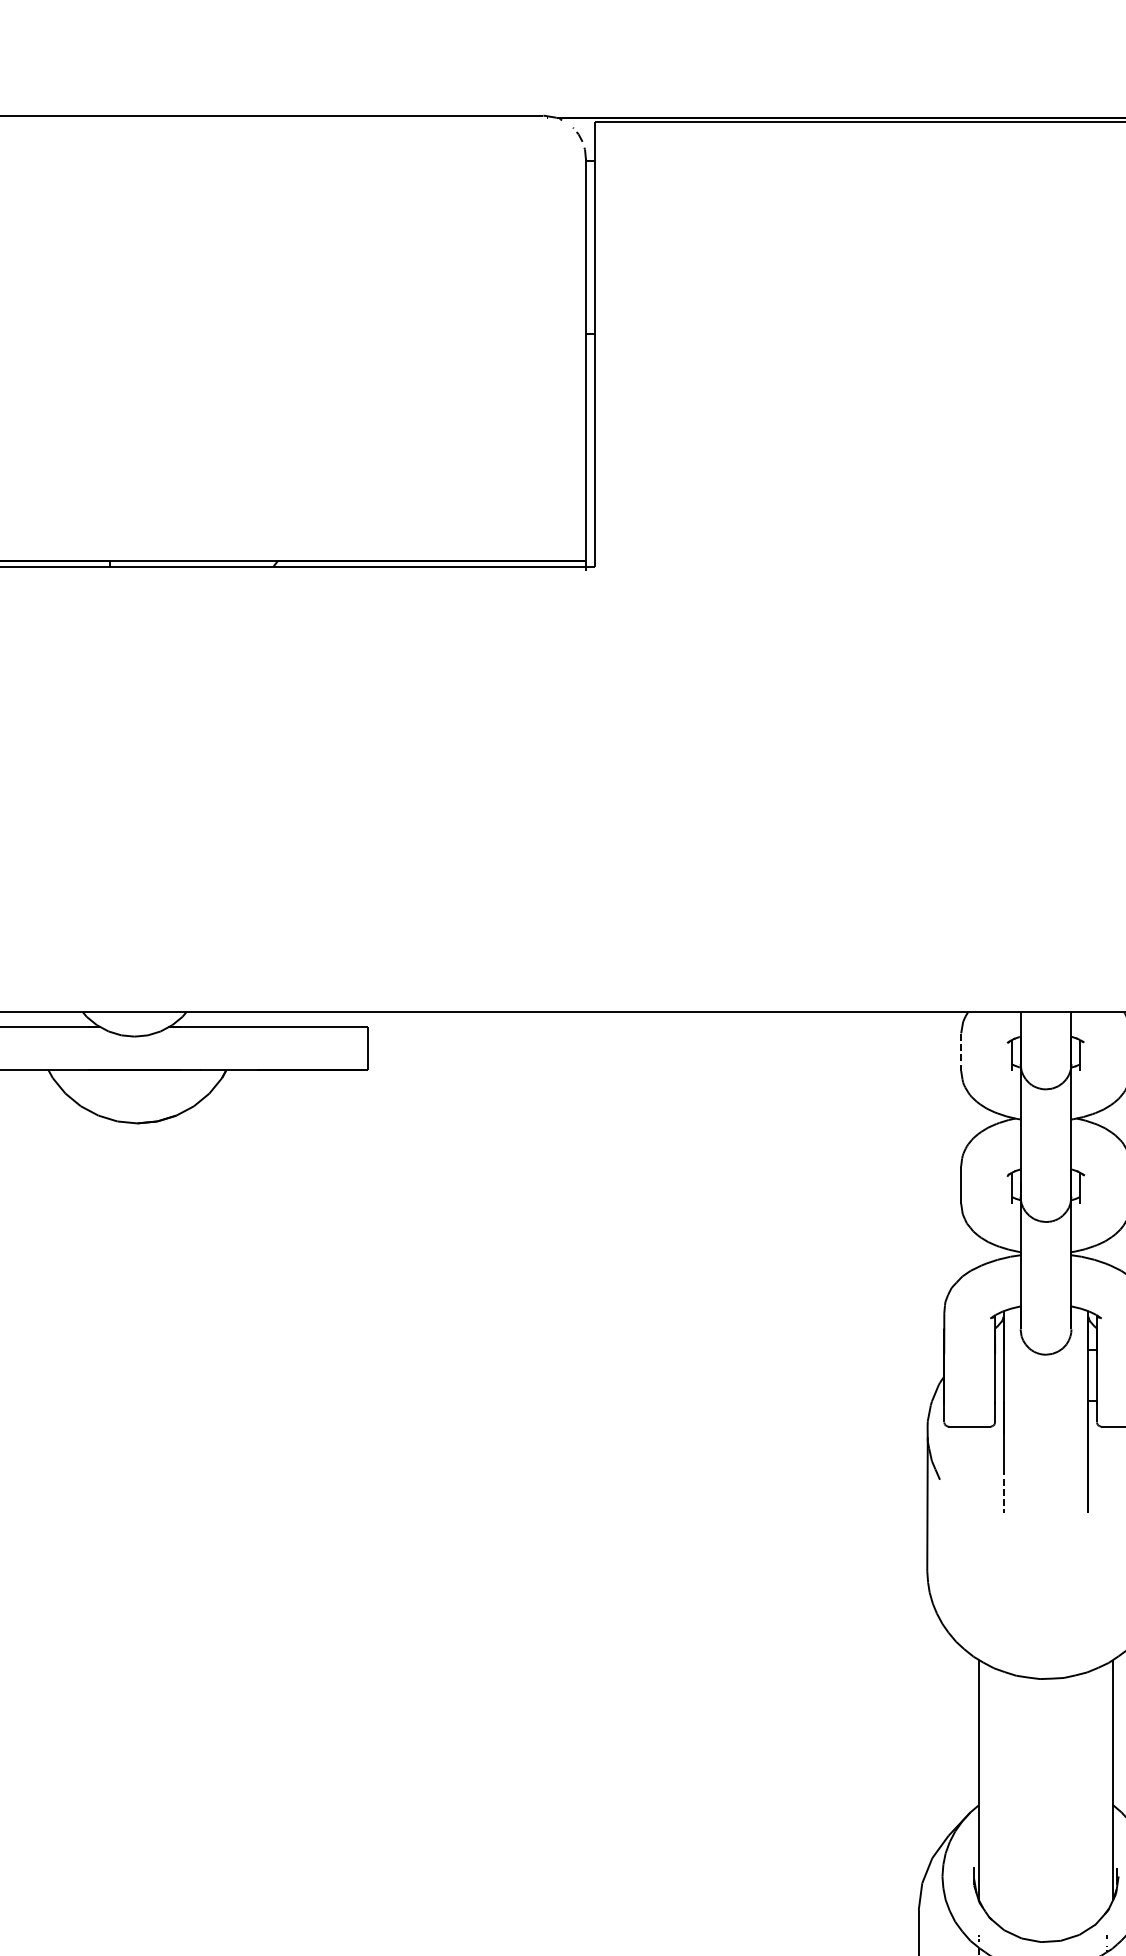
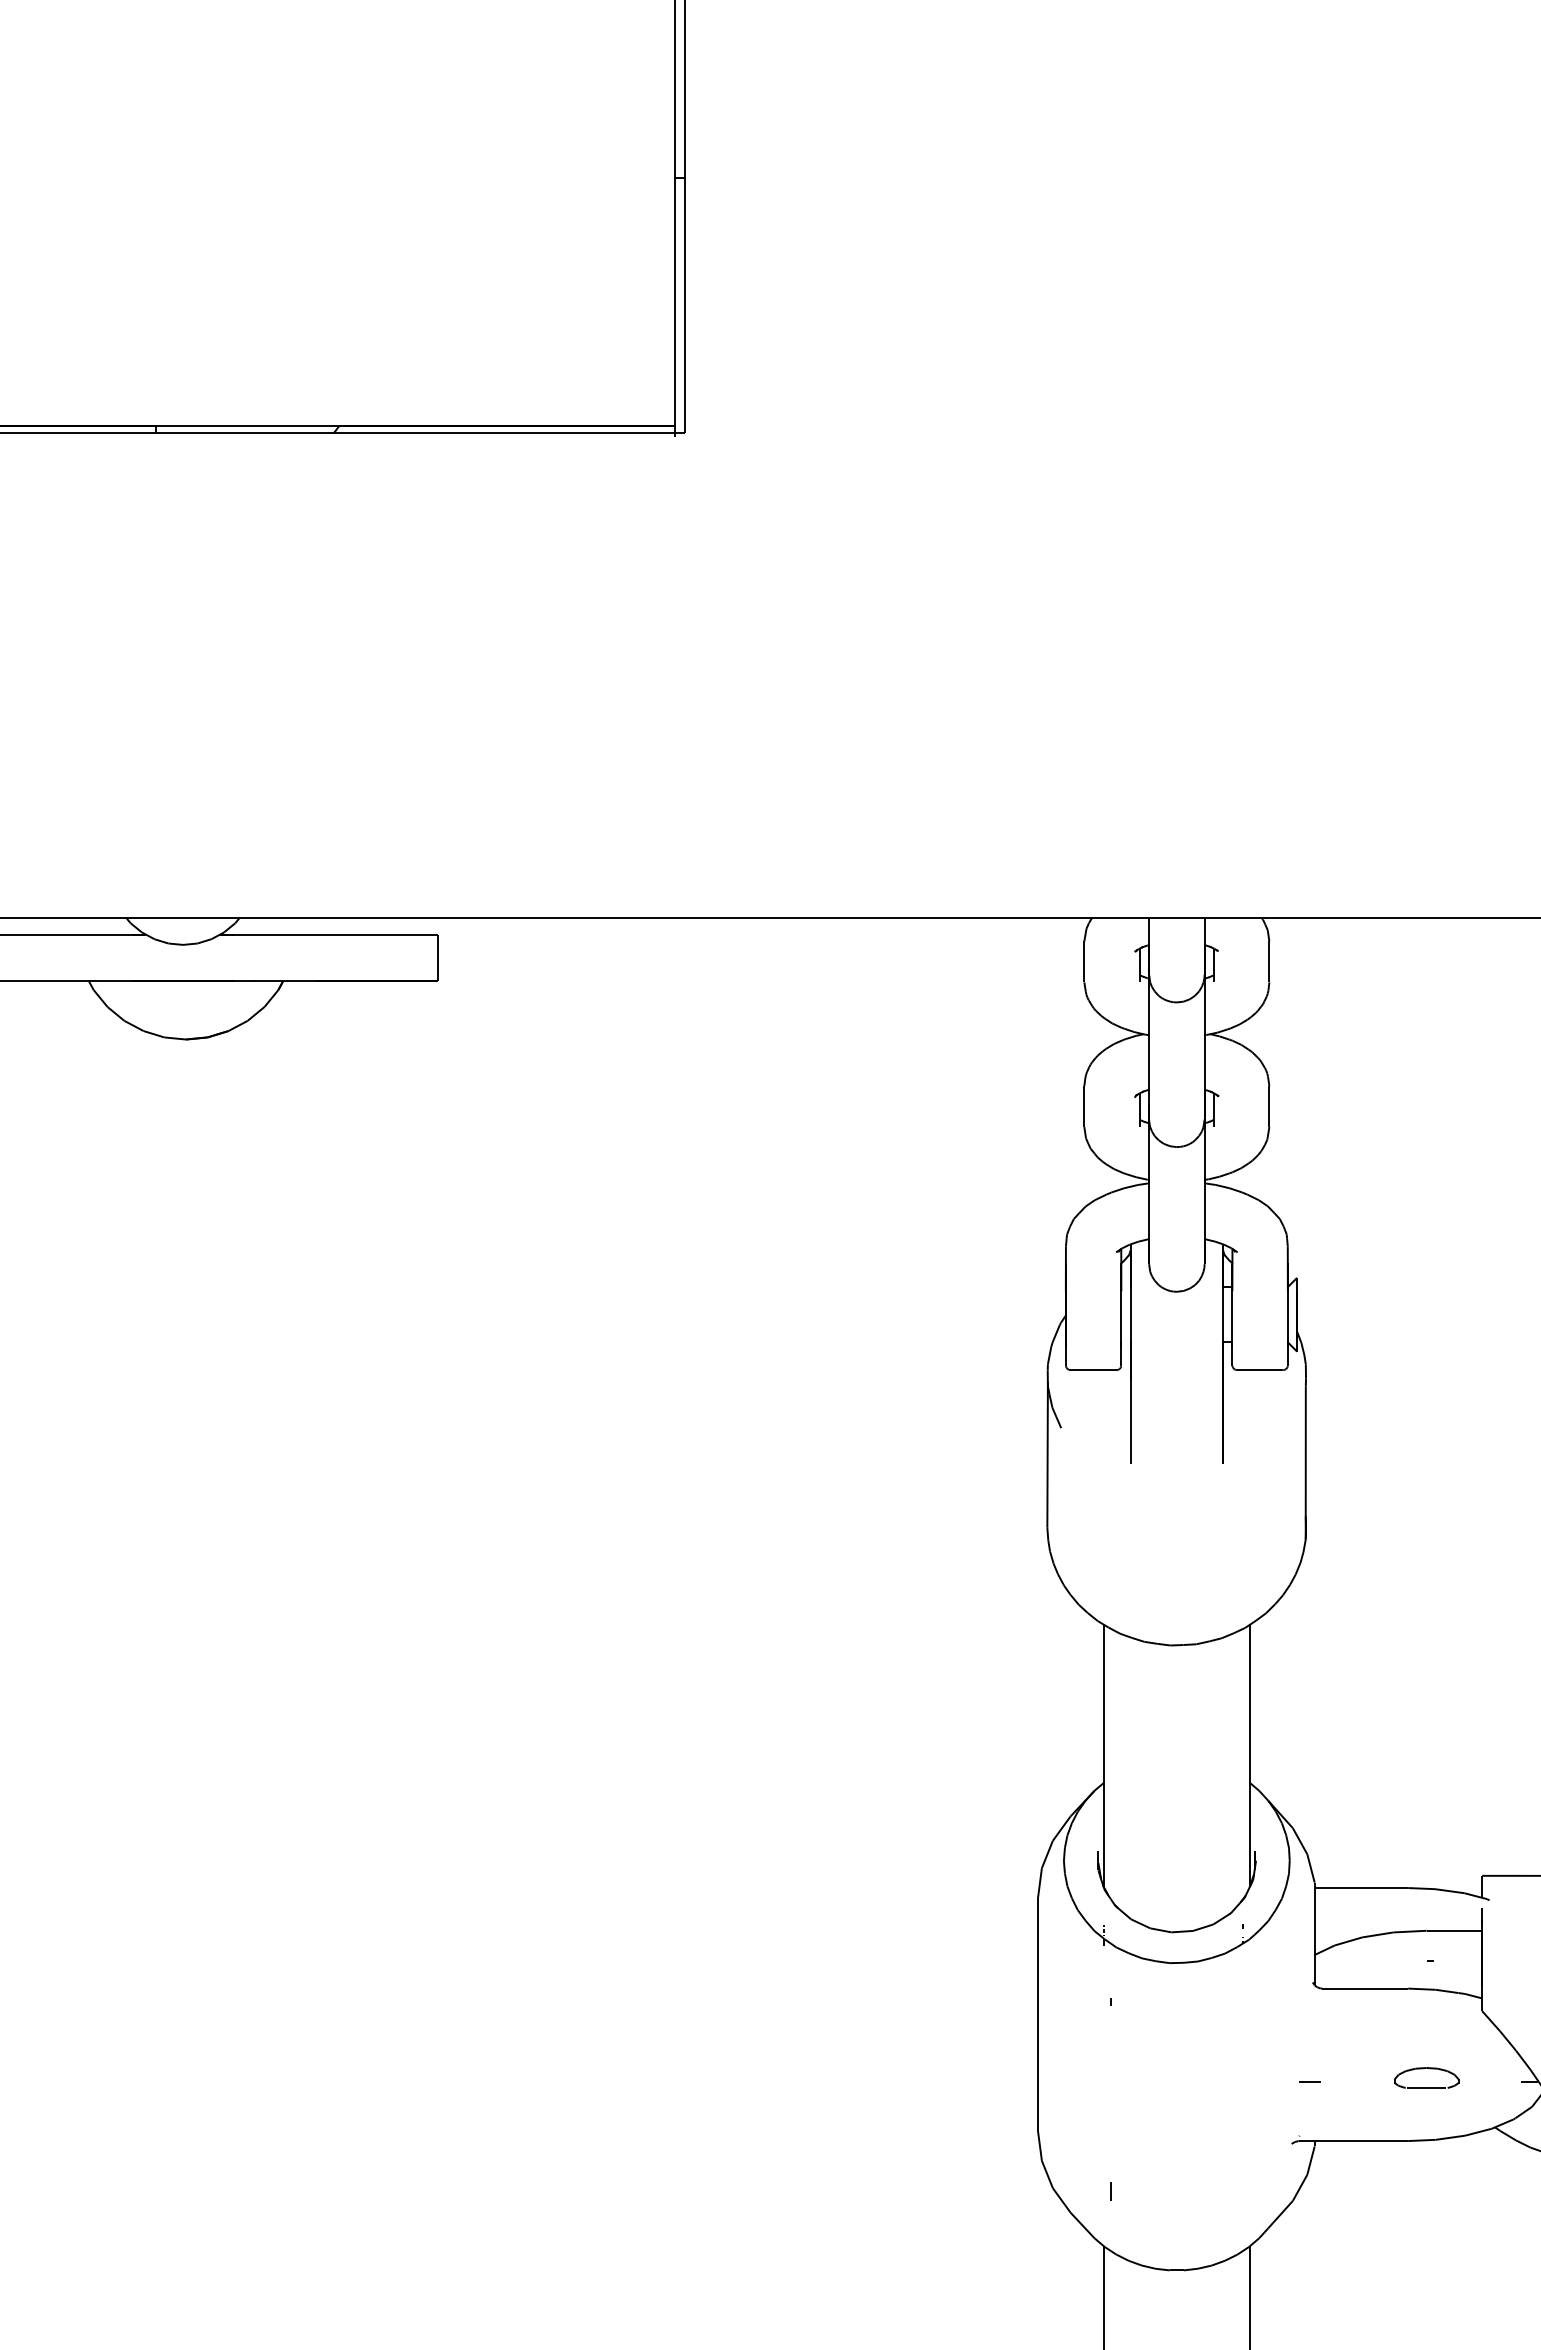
line: (961, 1051) -> (1084, 961), dashed -> solid
line: (1003, 1491) -> (1130, 1440), dashed -> solid

